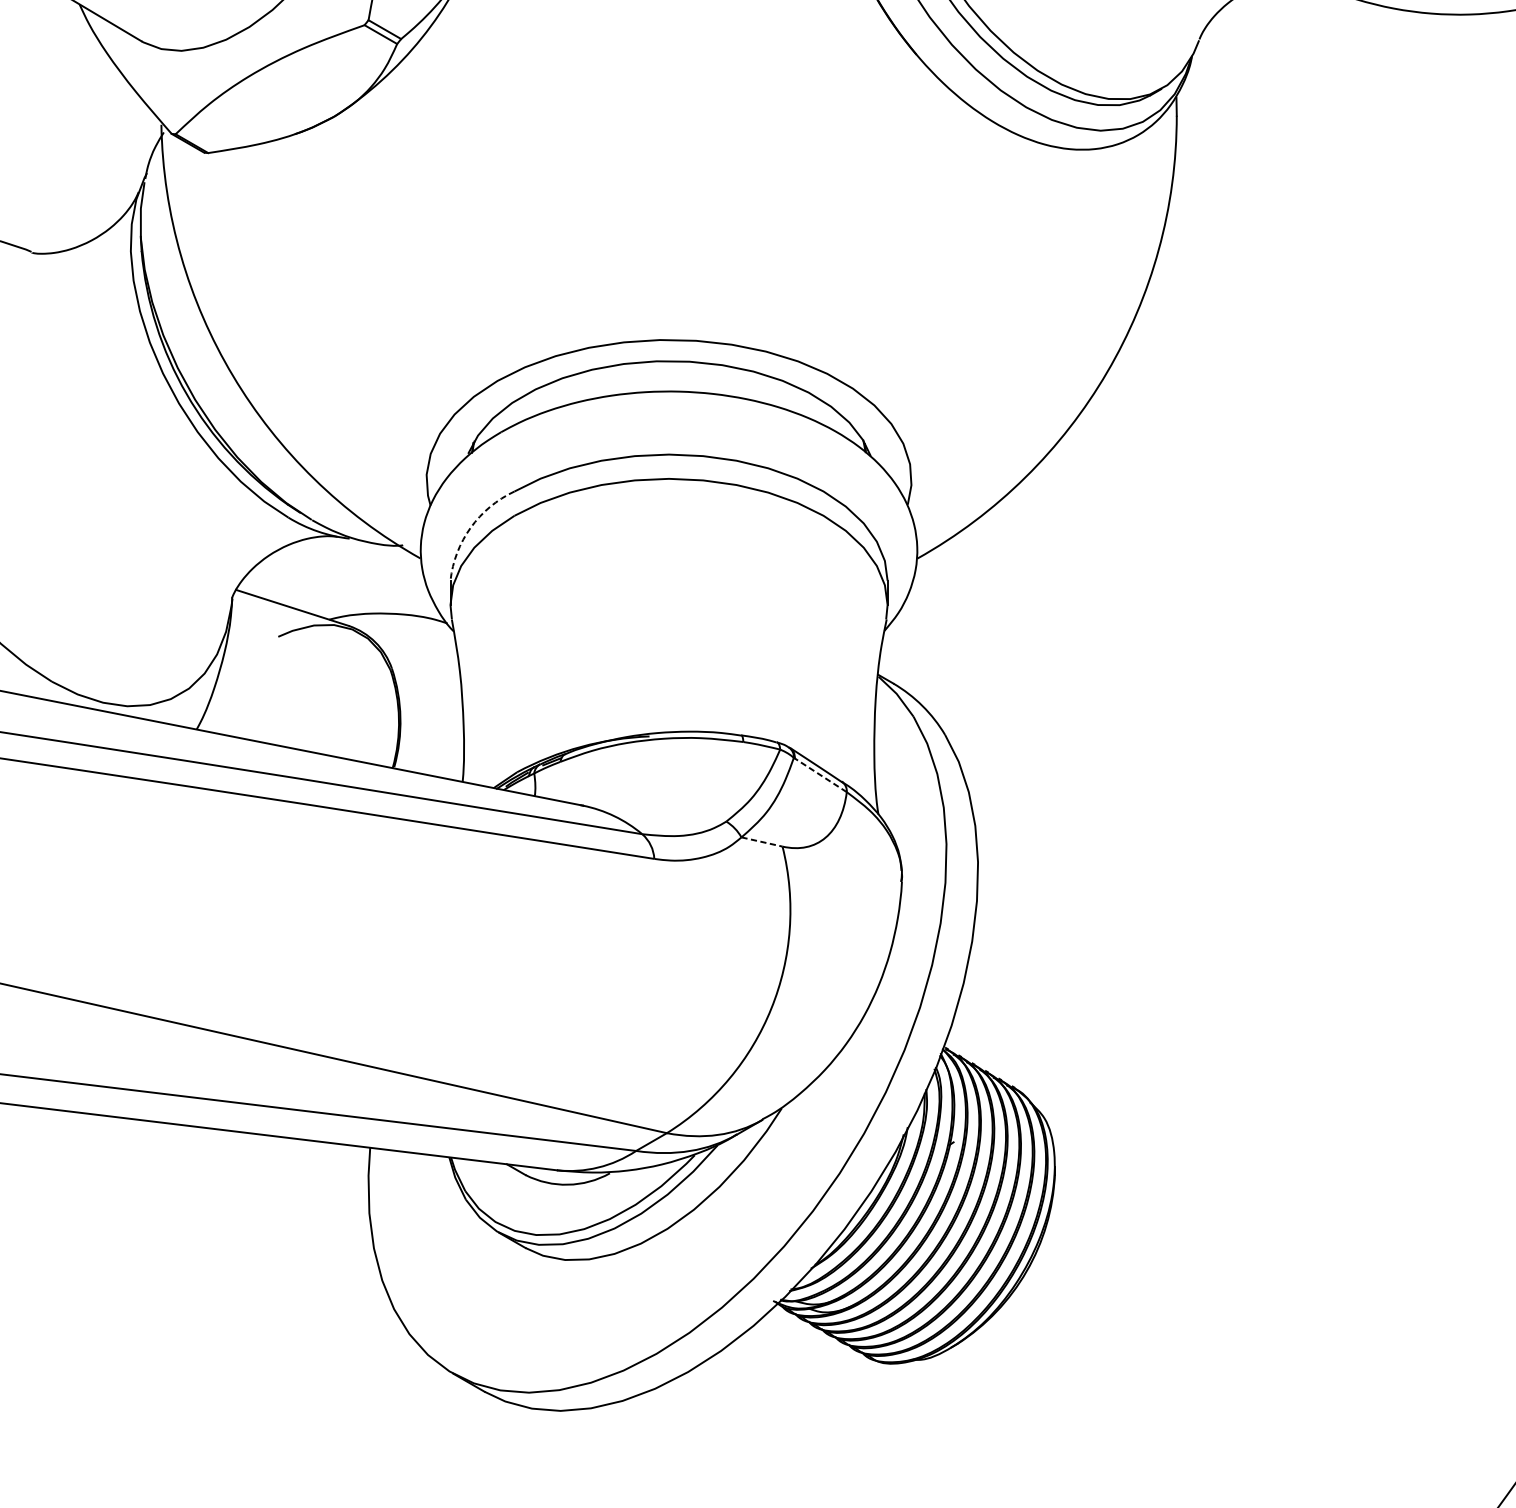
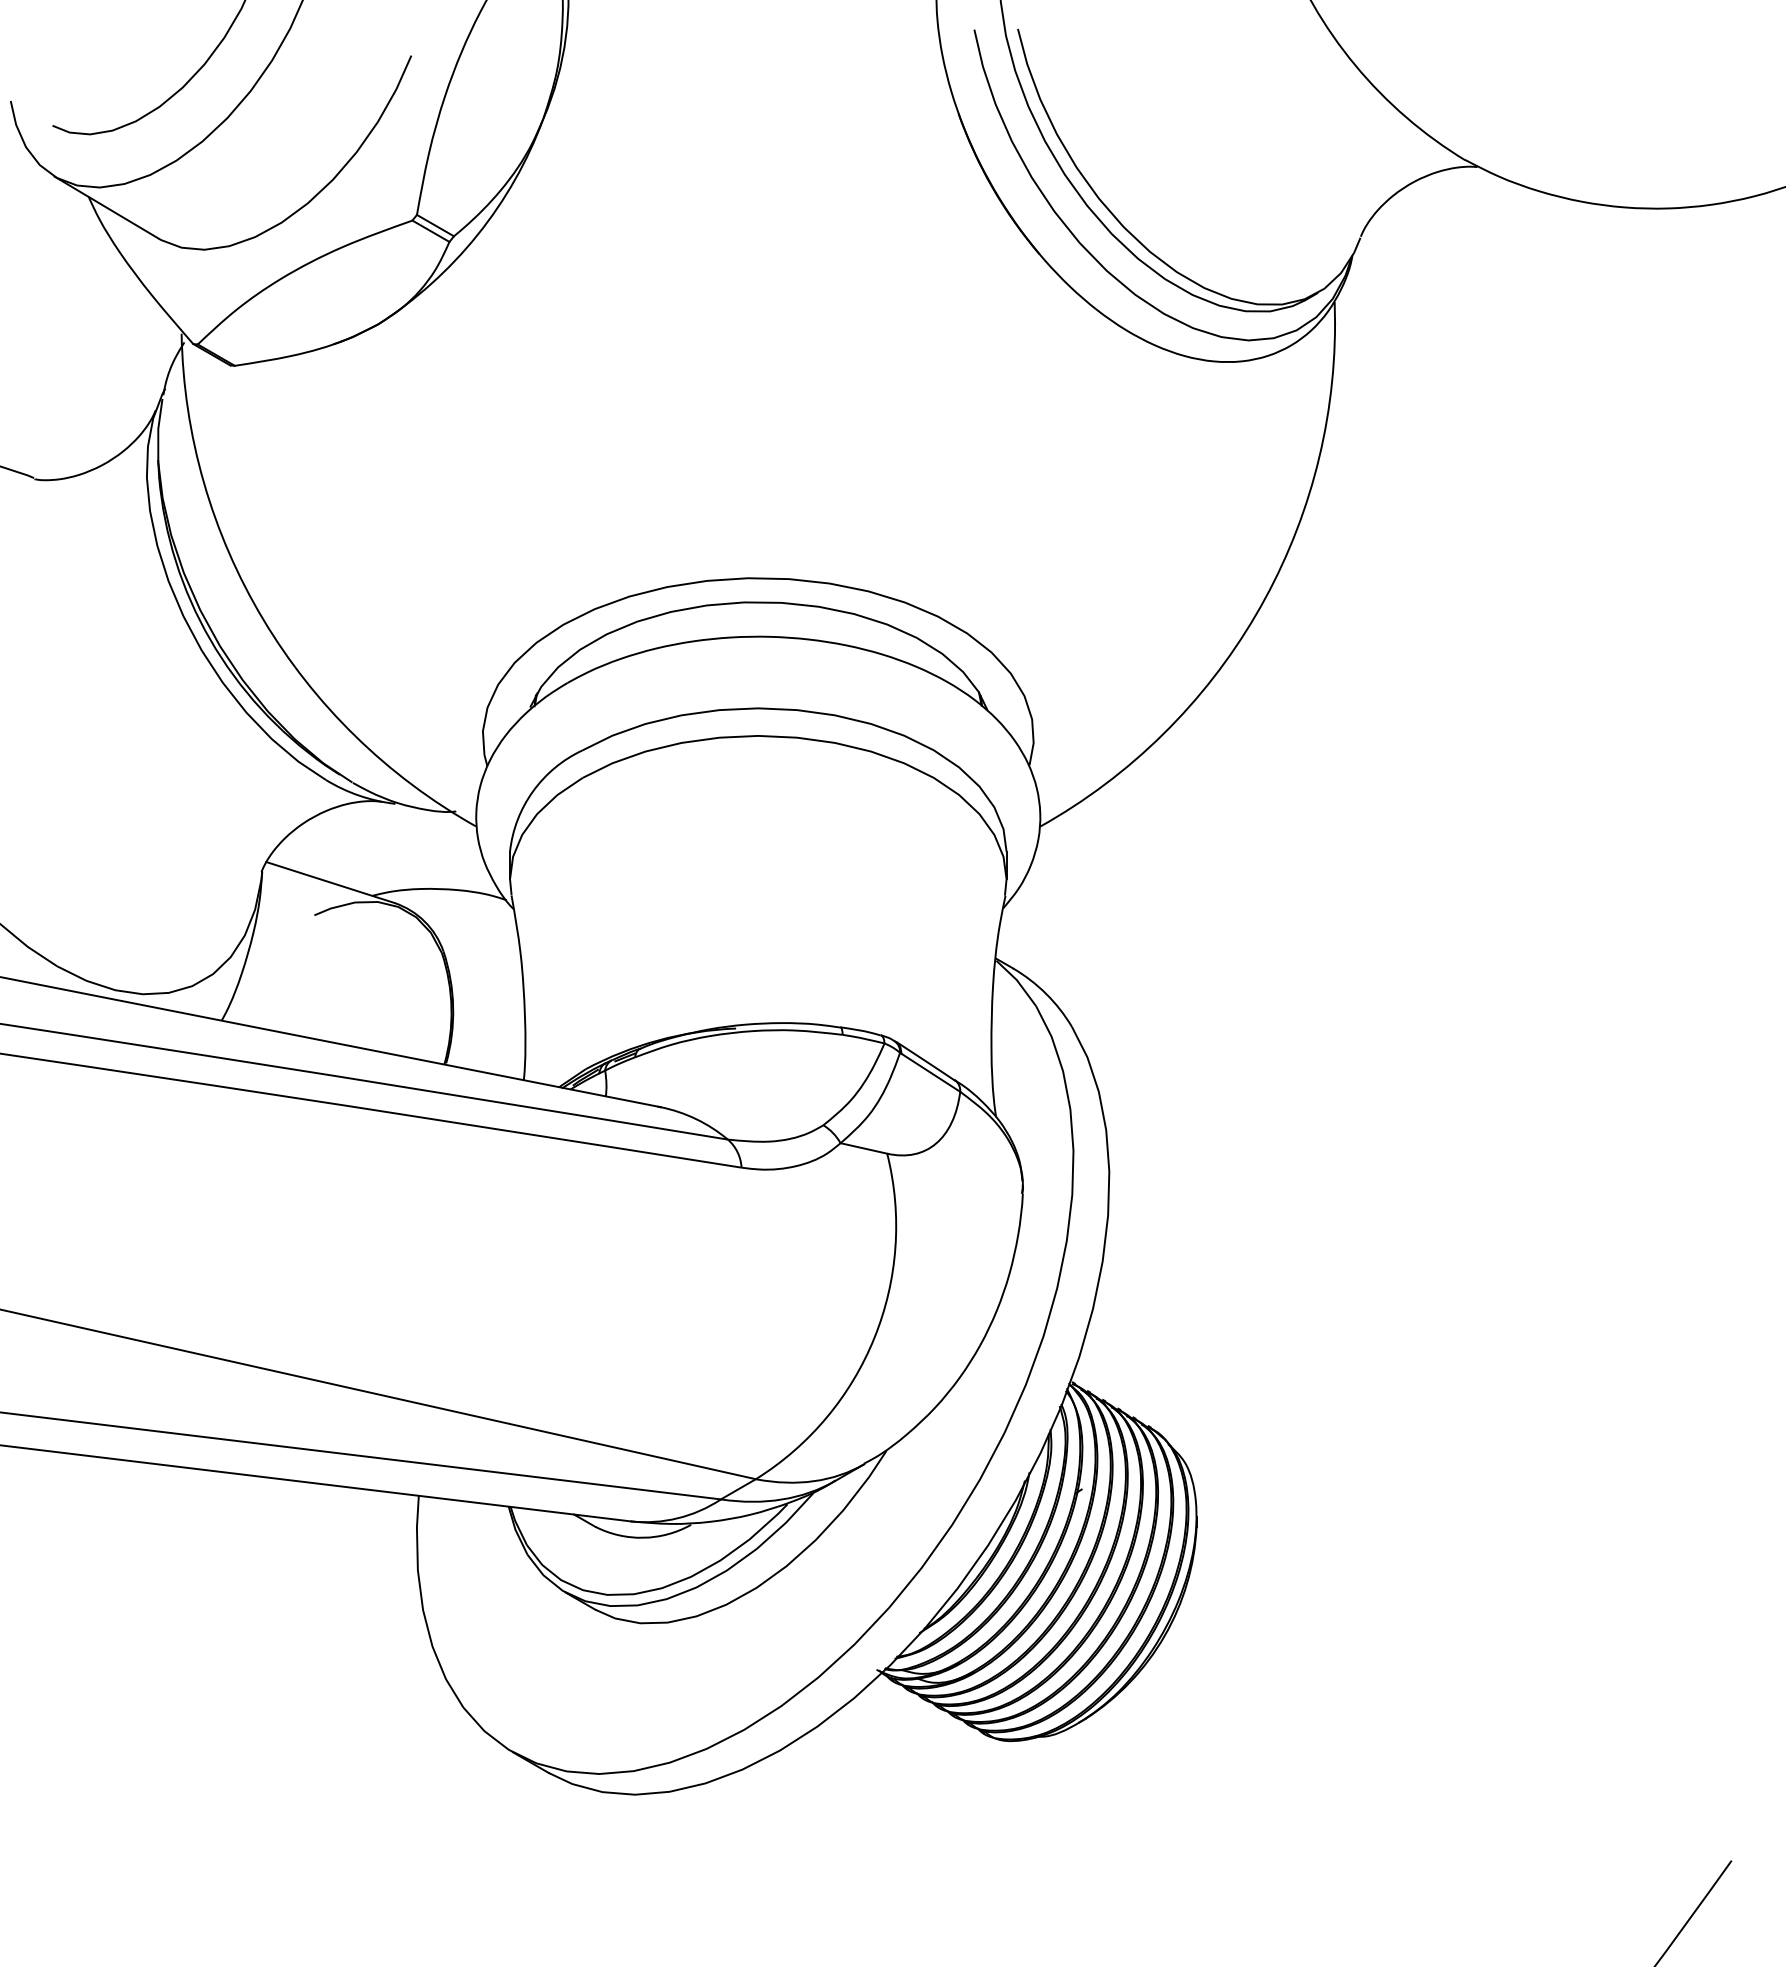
arc: (471, 527) -> (533, 791), dashed -> solid
line: (820, 775) -> (930, 1072), dashed -> solid
line: (761, 842) -> (863, 1148), dashed -> solid

